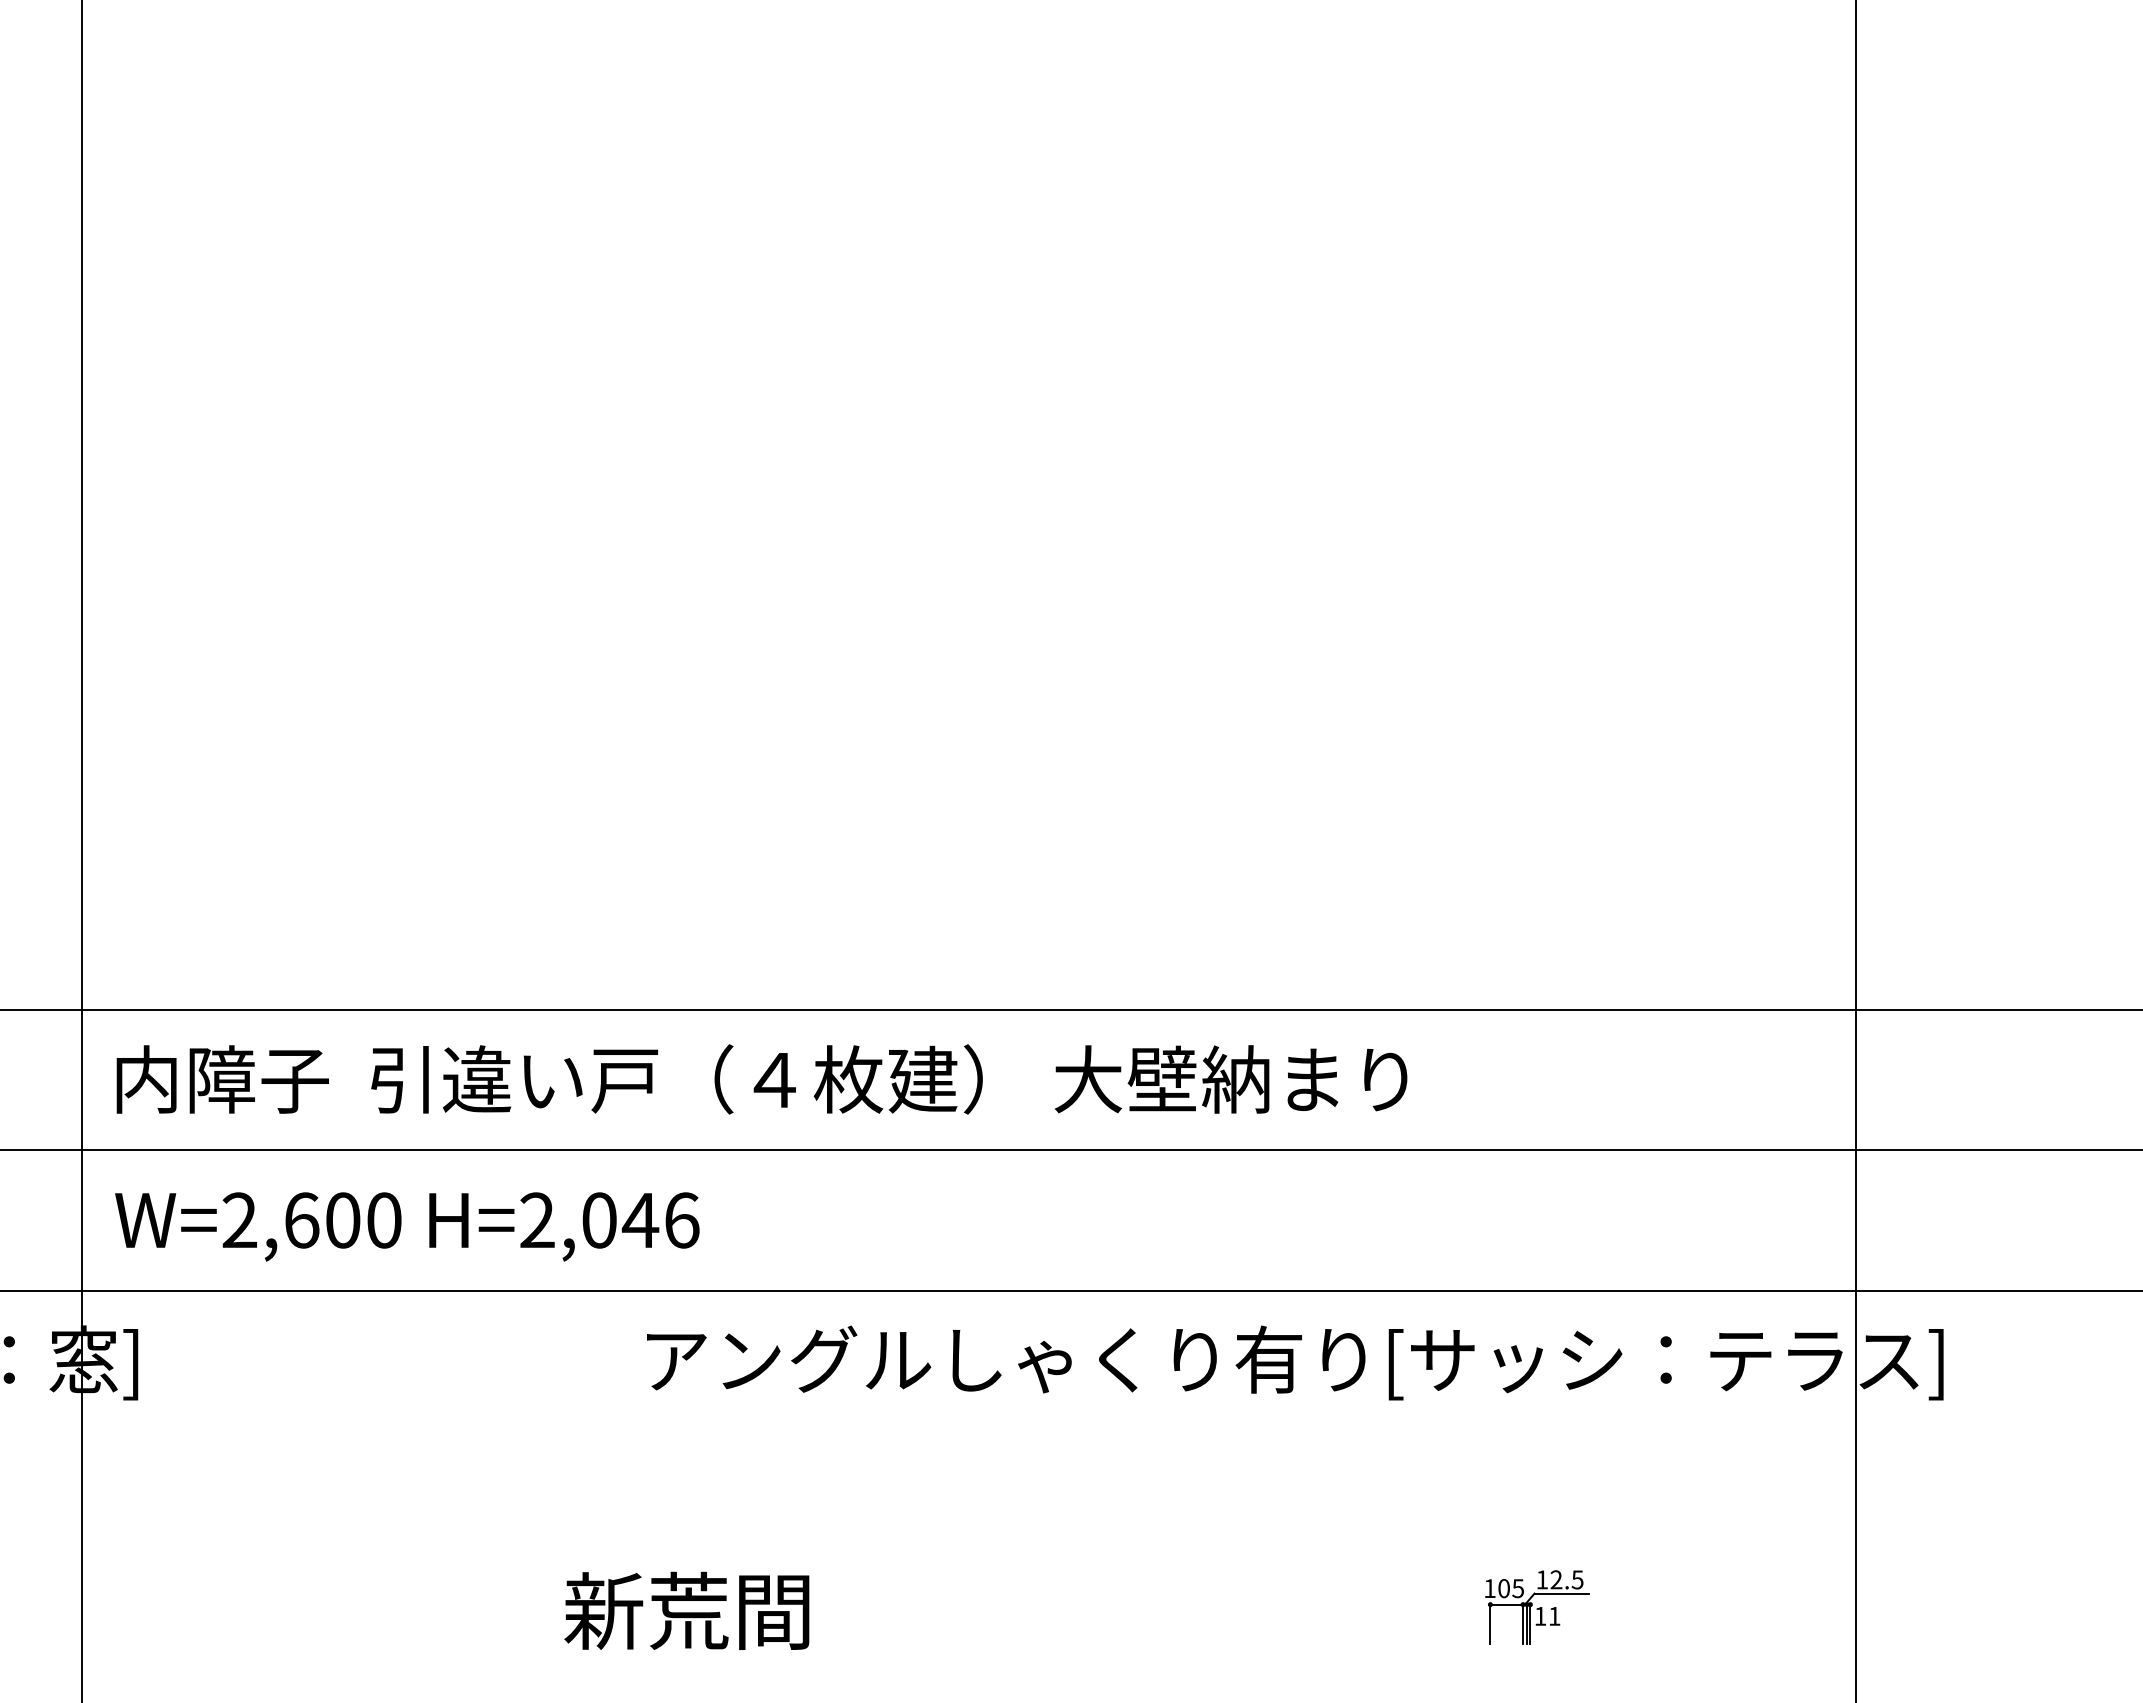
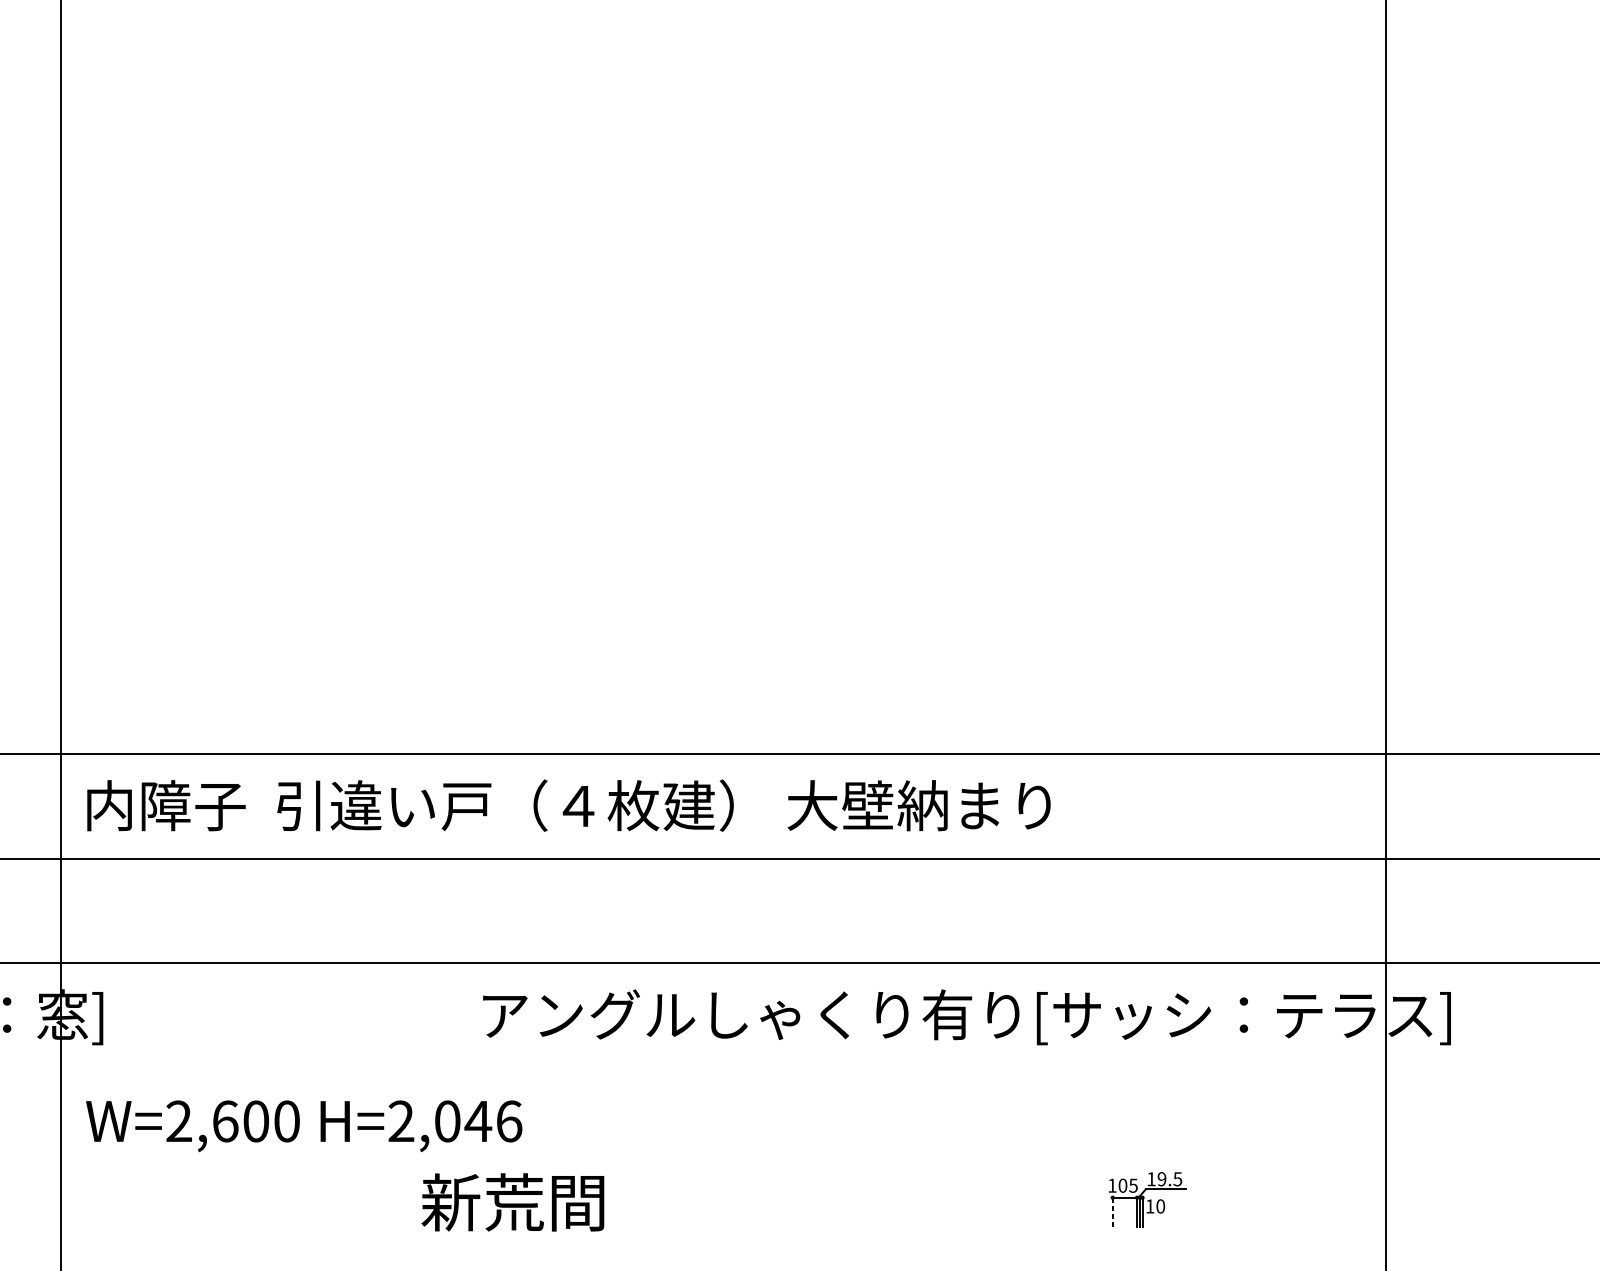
text: (407, 1226) -> (304, 1125), moved
text: (1556, 1579) -> (1162, 1178), 12.5 -> 19.5
text: (1554, 1615) -> (1160, 1205), 11 -> 10
line: (1490, 1624) -> (1112, 1212), solid -> dashed

